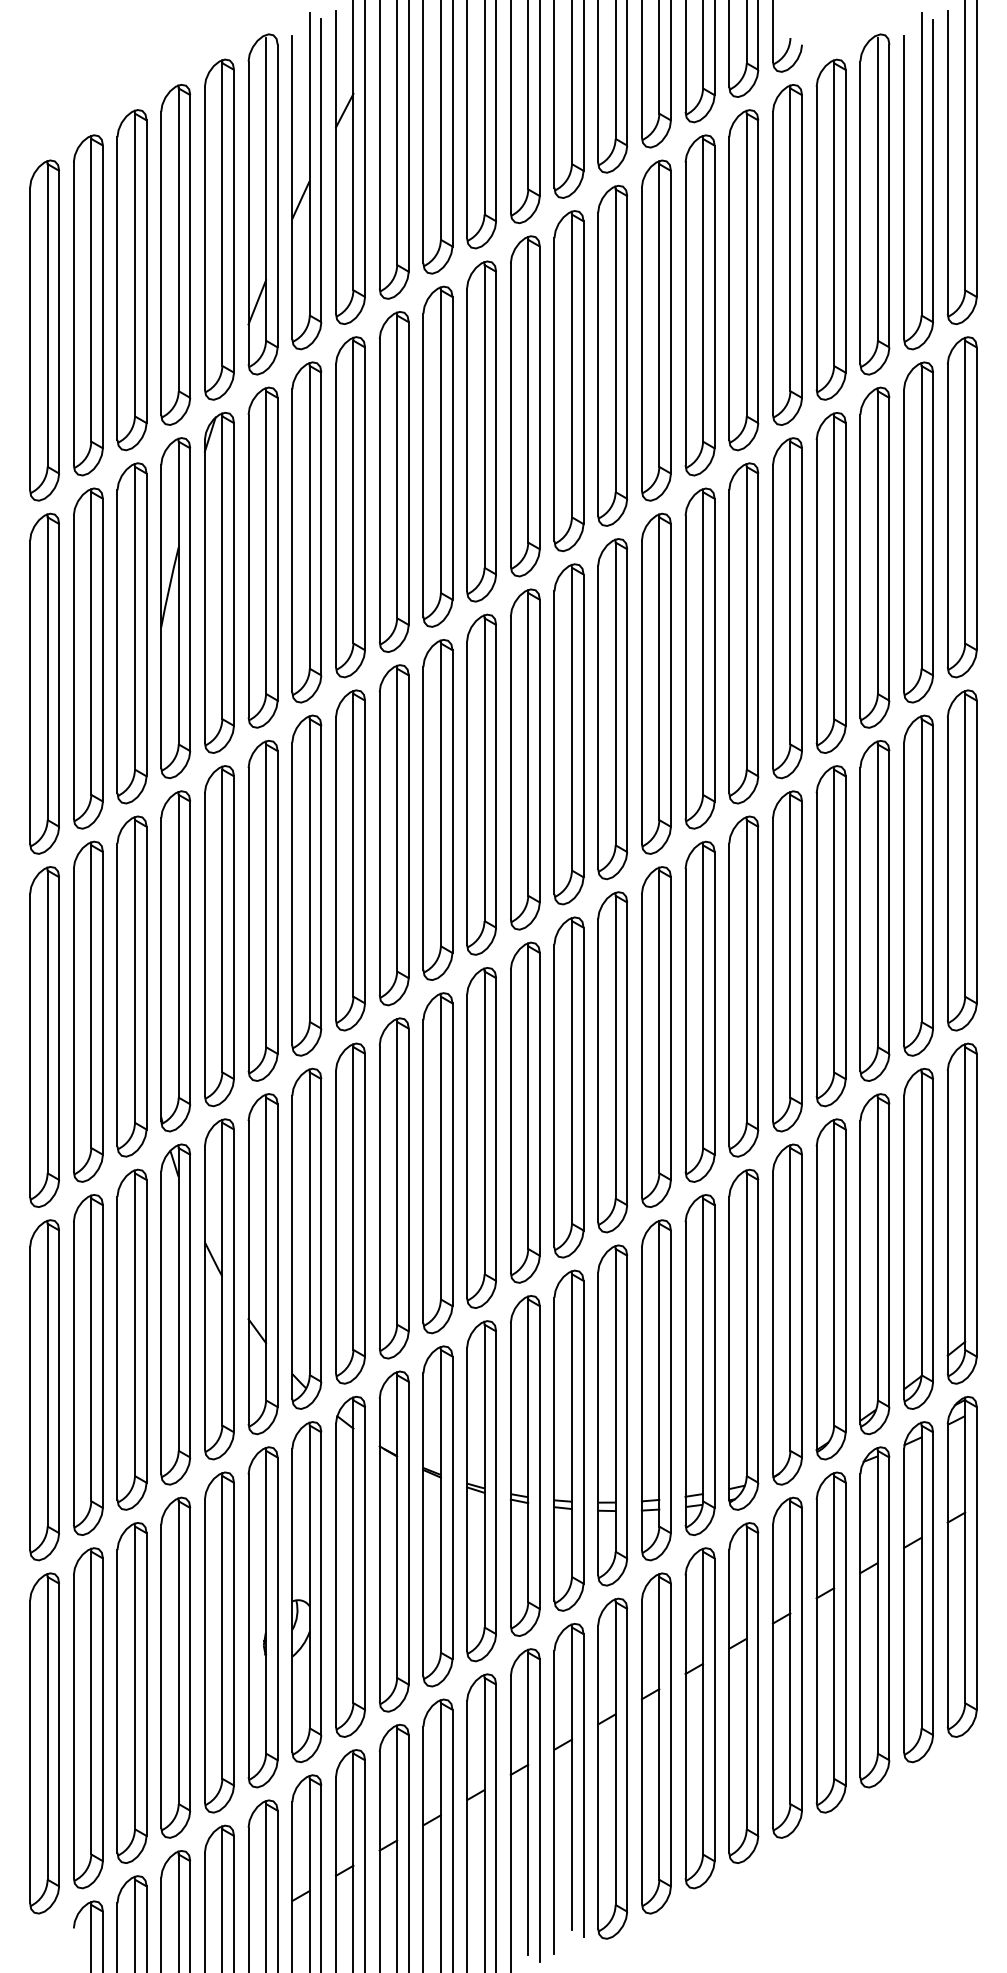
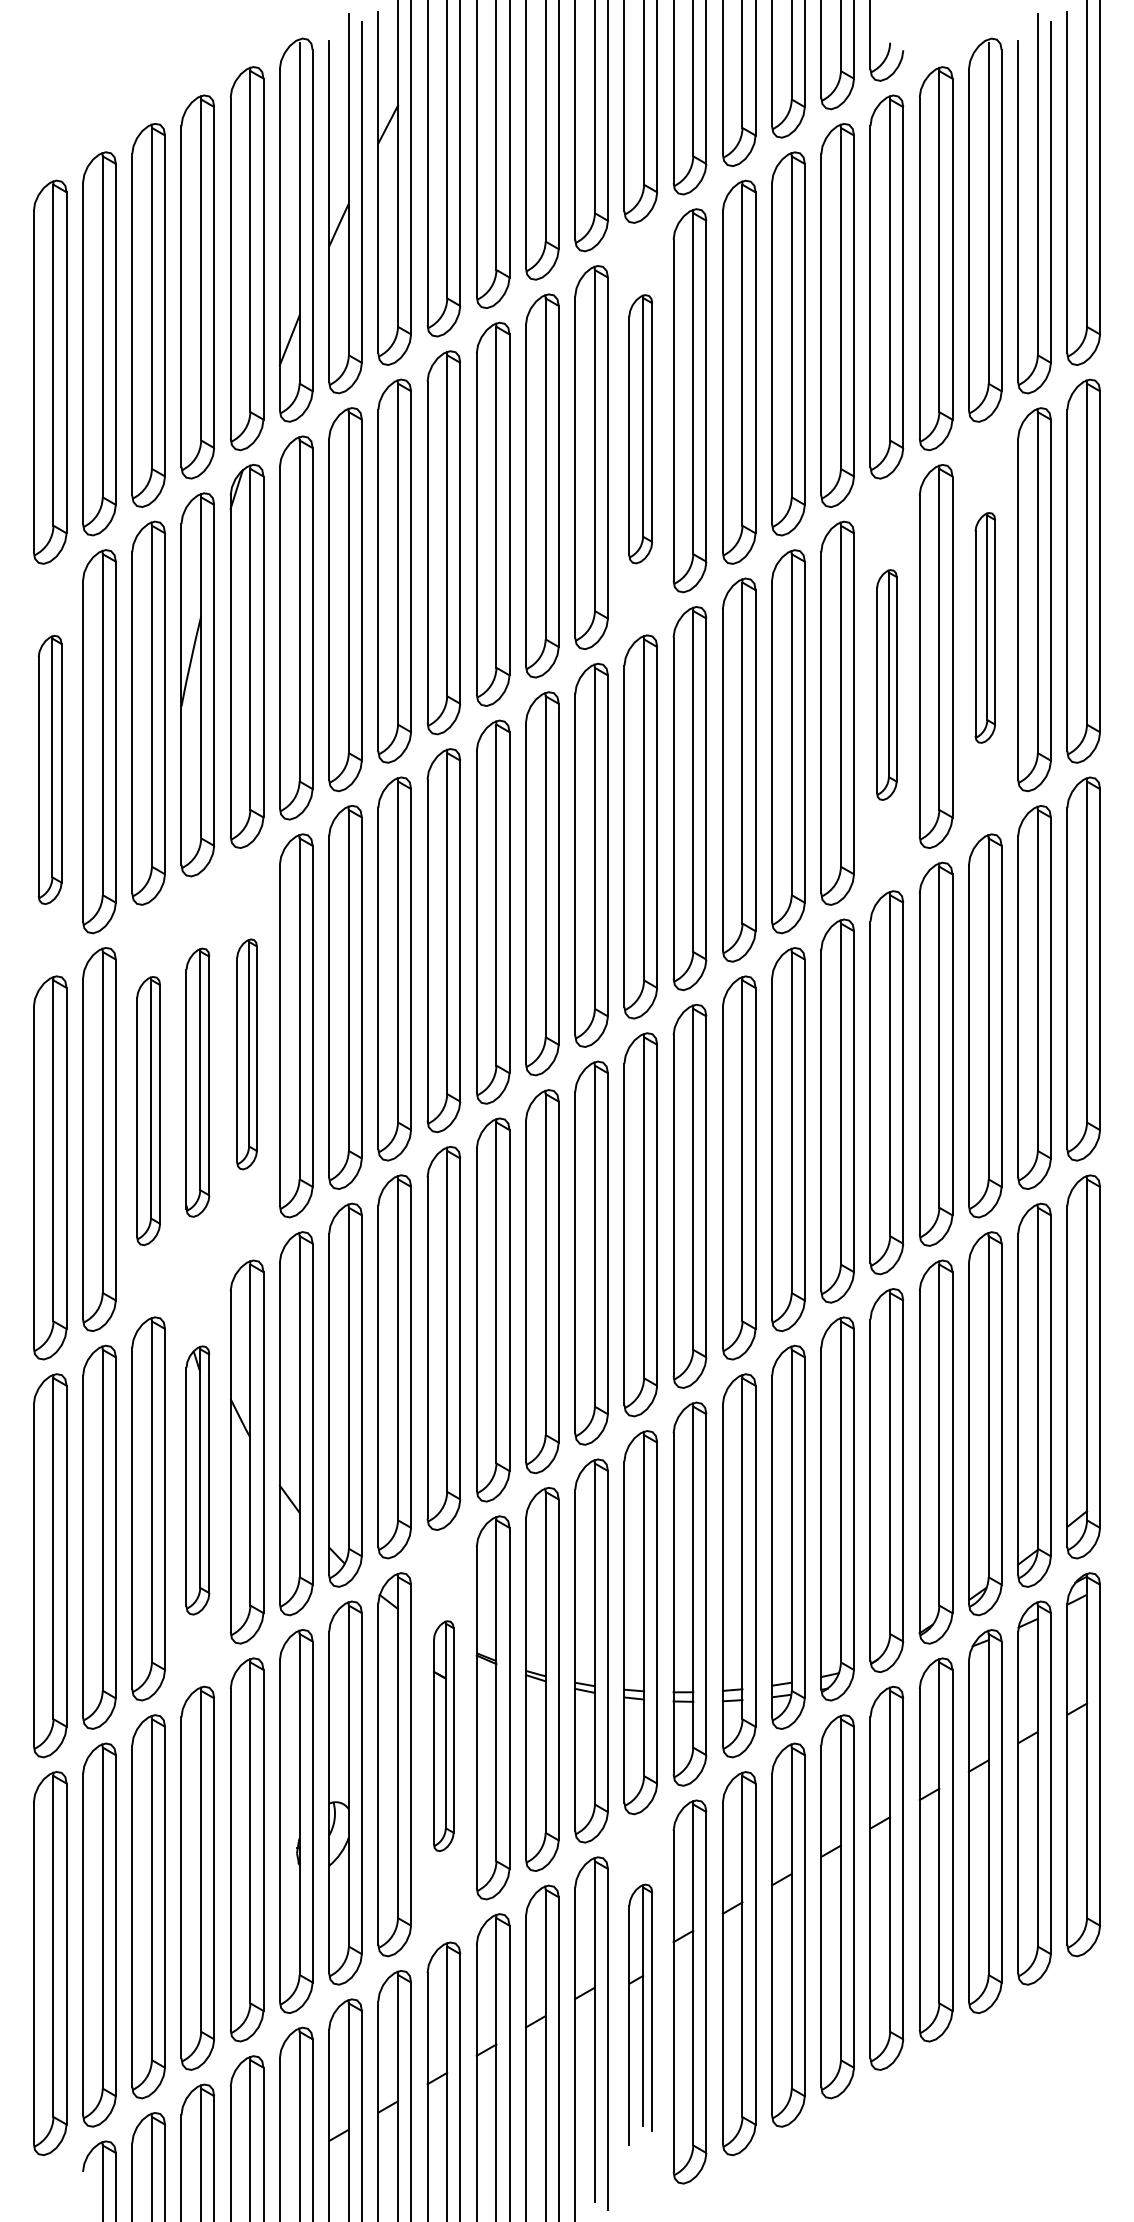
part: (568, 381) -> (640, 429), size x0.7
part: (874, 557) -> (984, 627), size x0.6
part: (787, 608) -> (886, 685), size x0.6
part: (44, 683) -> (50, 769), size x0.7
part: (219, 936) -> (247, 1054), size x0.6
part: (175, 961) -> (197, 1082), size x0.7
part: (131, 986) -> (148, 1111), size x0.7
part: (175, 1314) -> (197, 1480), size x0.7
part: (393, 1541) -> (443, 1736), size x0.6
part: (568, 1788) -> (640, 2014), size x0.7

